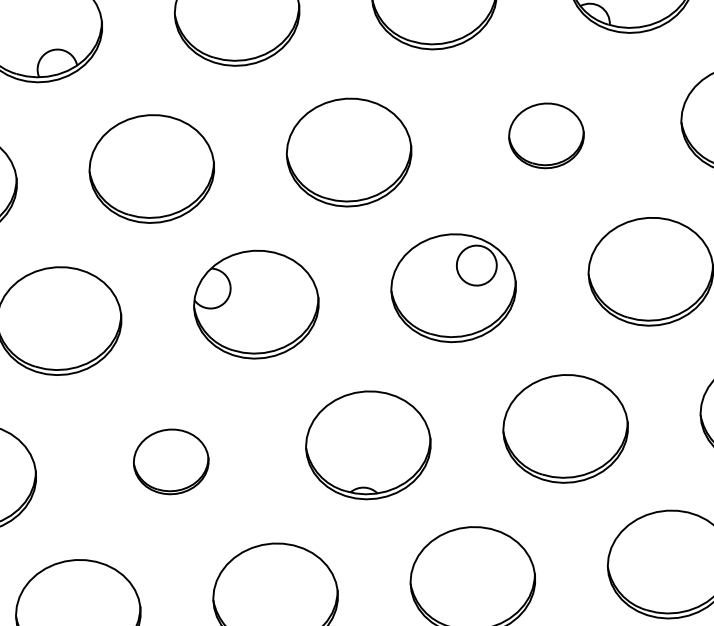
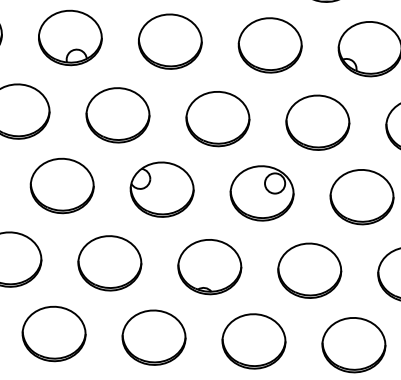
part: (545, 135) -> (317, 122), size x1.67
part: (170, 462) -> (109, 263), size x1.67

